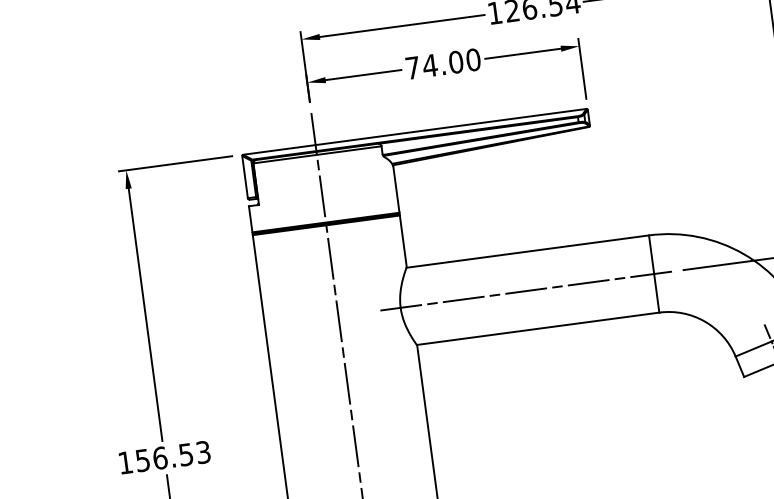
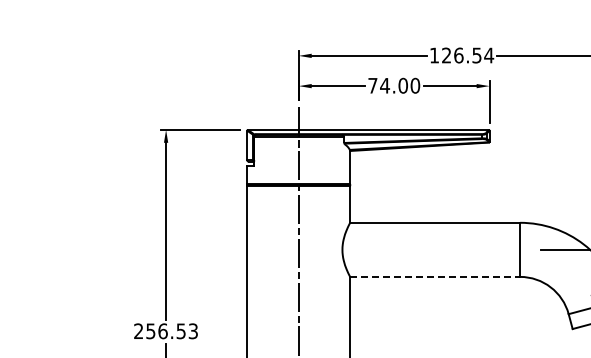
line: (526, 290) -> (430, 249), removed
line: (538, 328) -> (435, 276), solid -> dashed
text: (125, 461) -> (138, 330), 156.53 -> 256.53

